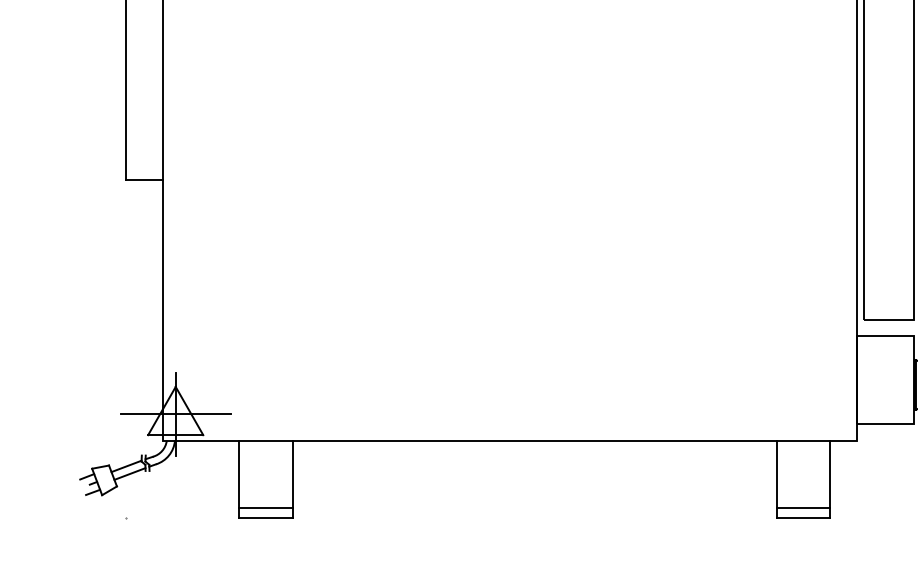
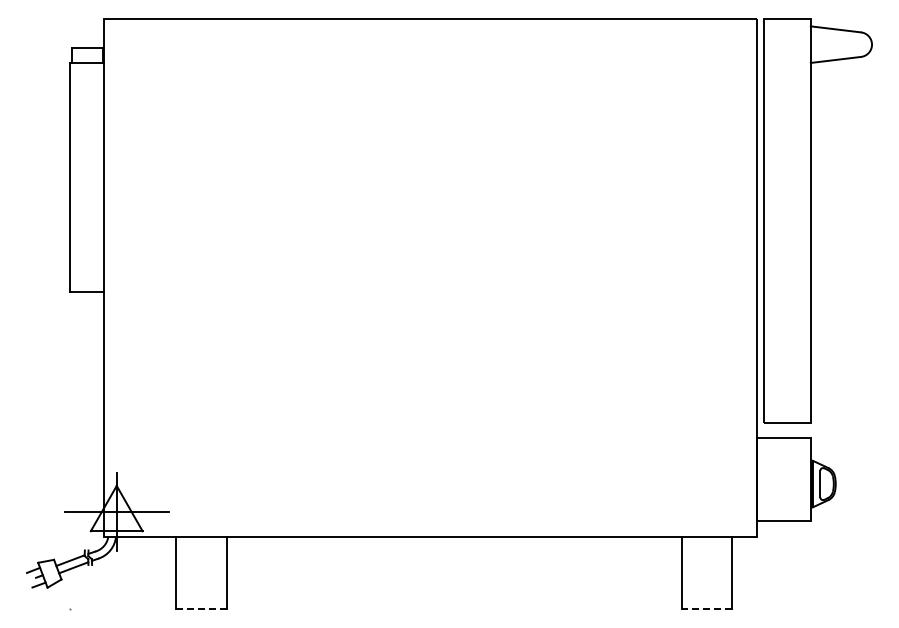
line: (265, 507) -> (201, 599), removed
line: (803, 507) -> (706, 599), removed
line: (265, 518) -> (201, 609), solid -> dashed
line: (803, 518) -> (706, 609), solid -> dashed

